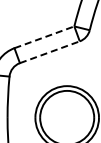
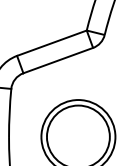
line: (44, 37) -> (52, 43), dashed -> solid
line: (49, 52) -> (57, 60), dashed -> solid

